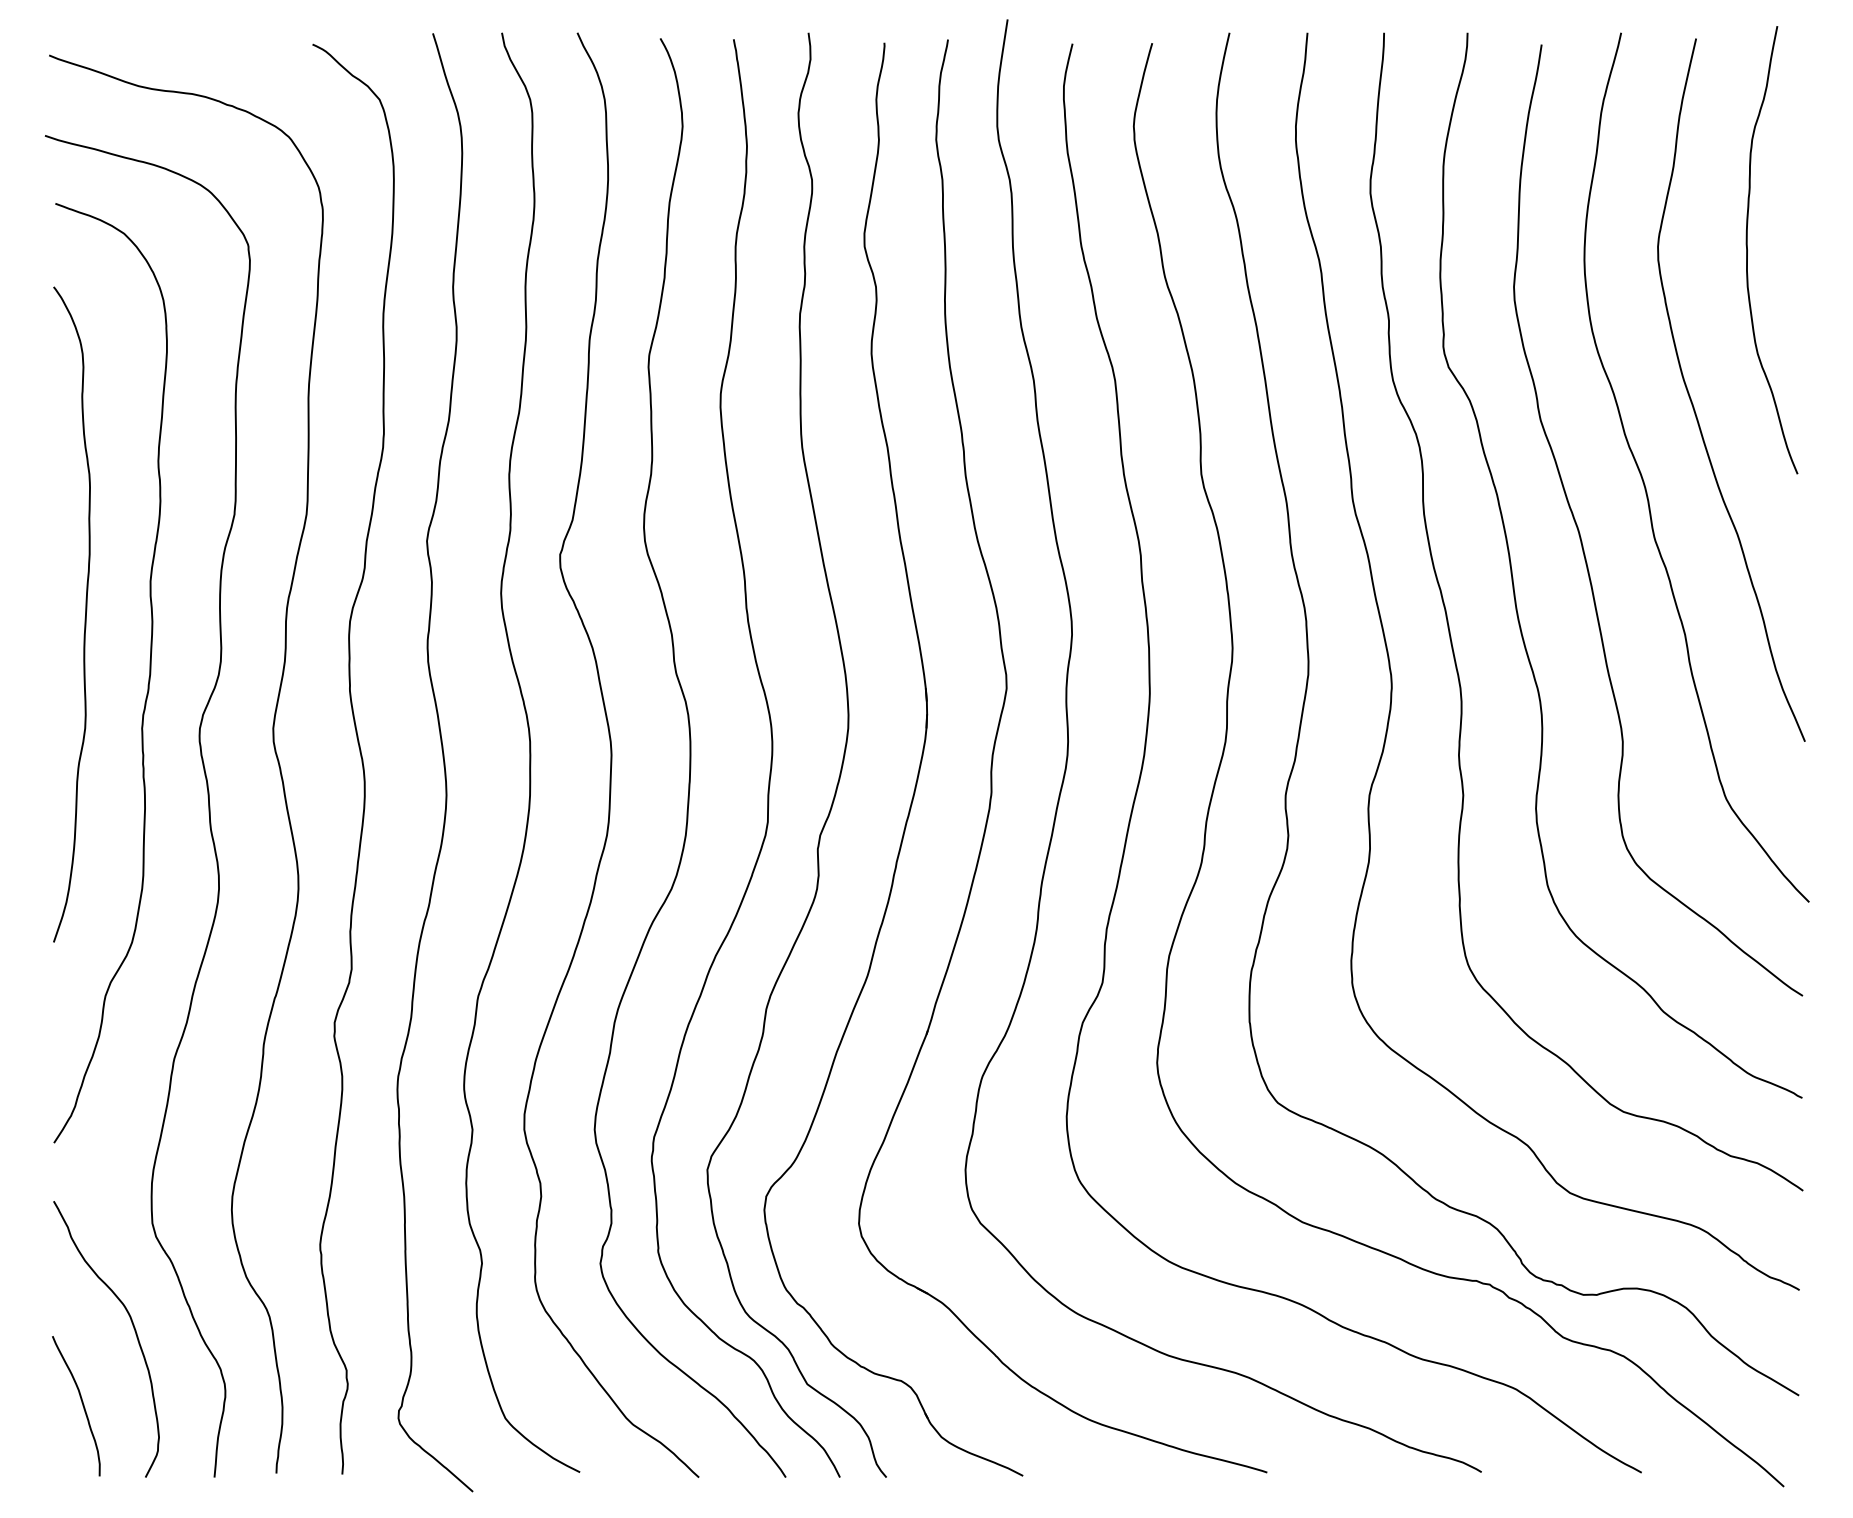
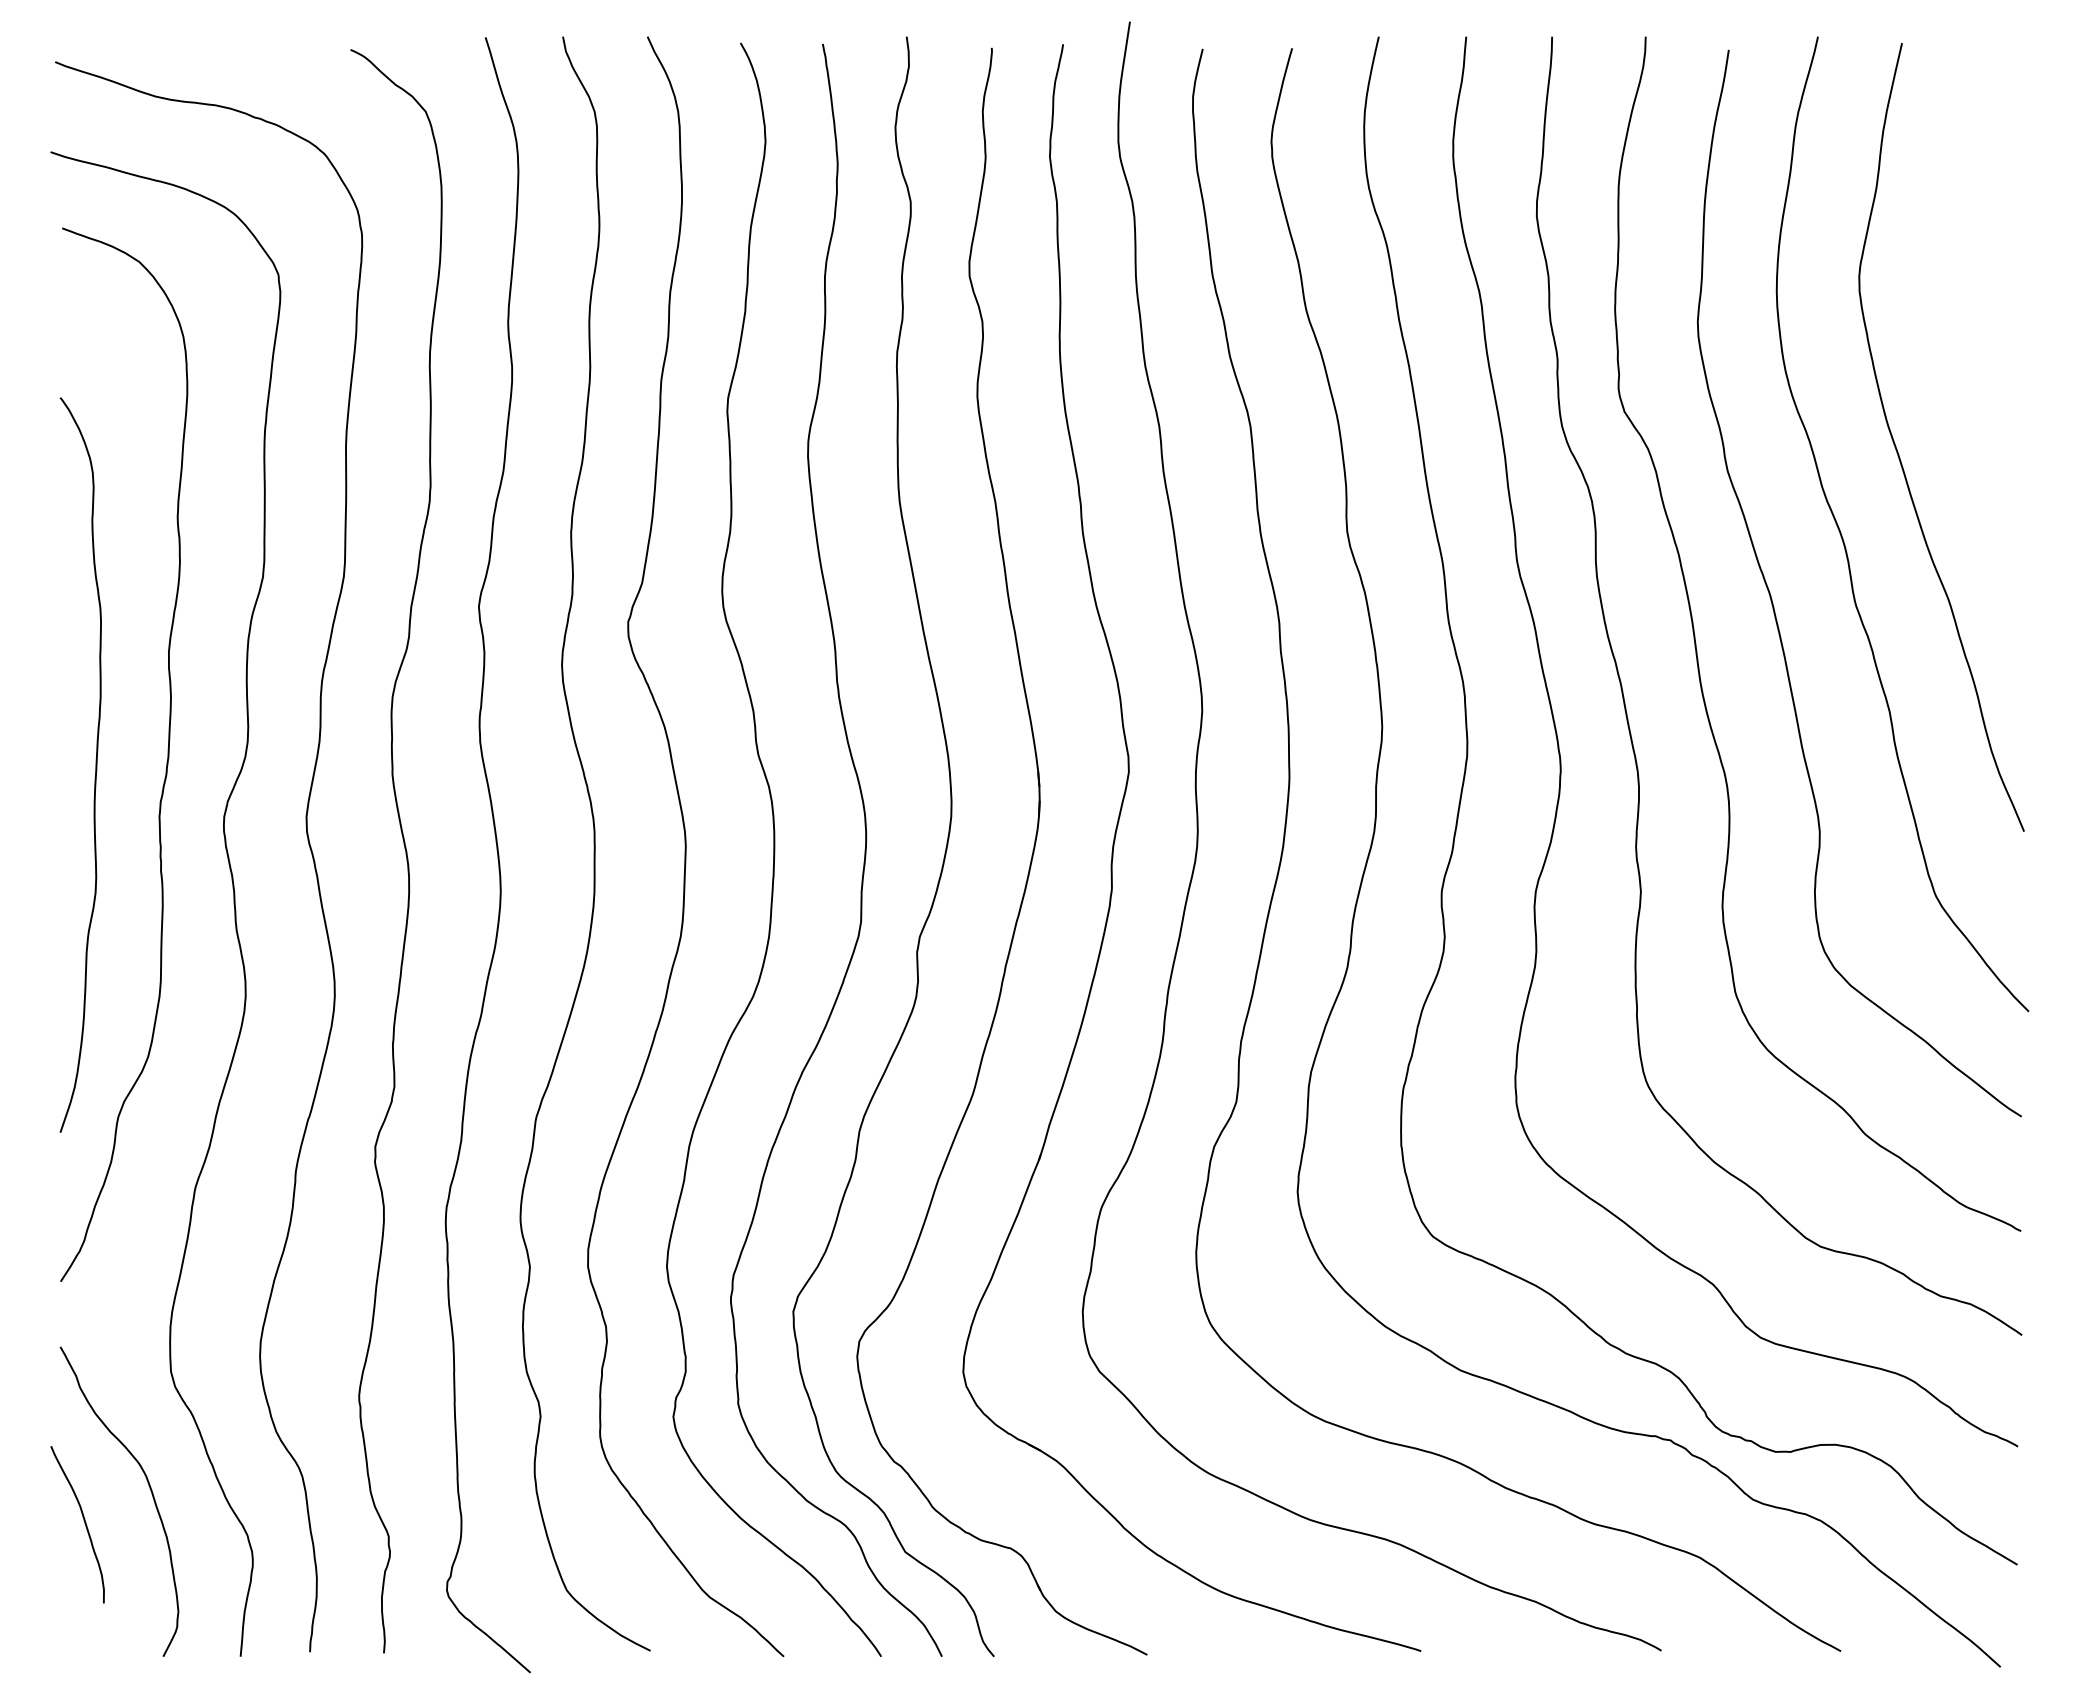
curve: (1748, 250) -> (1960, 280), removed
curve: (85, 614) -> (95, 764), moved
curve: (82, 1405) -> (84, 1523), moved

